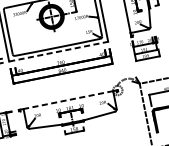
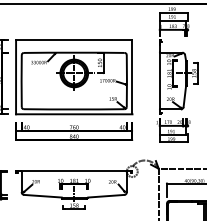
line: (58, 51) -> (74, 114), dashed -> solid
line: (68, 100) -> (74, 171), dashed -> solid

